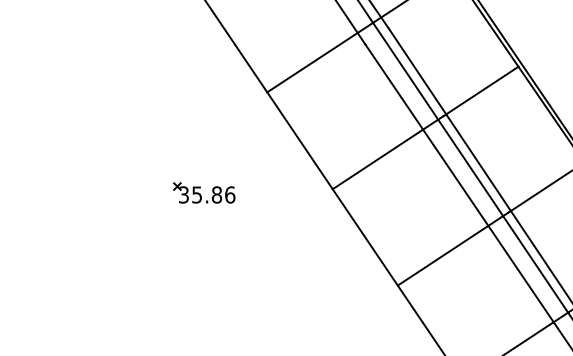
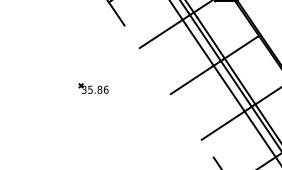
line: (327, 183) -> (168, 91), removed
part: (203, 192) -> (93, 88), moved

